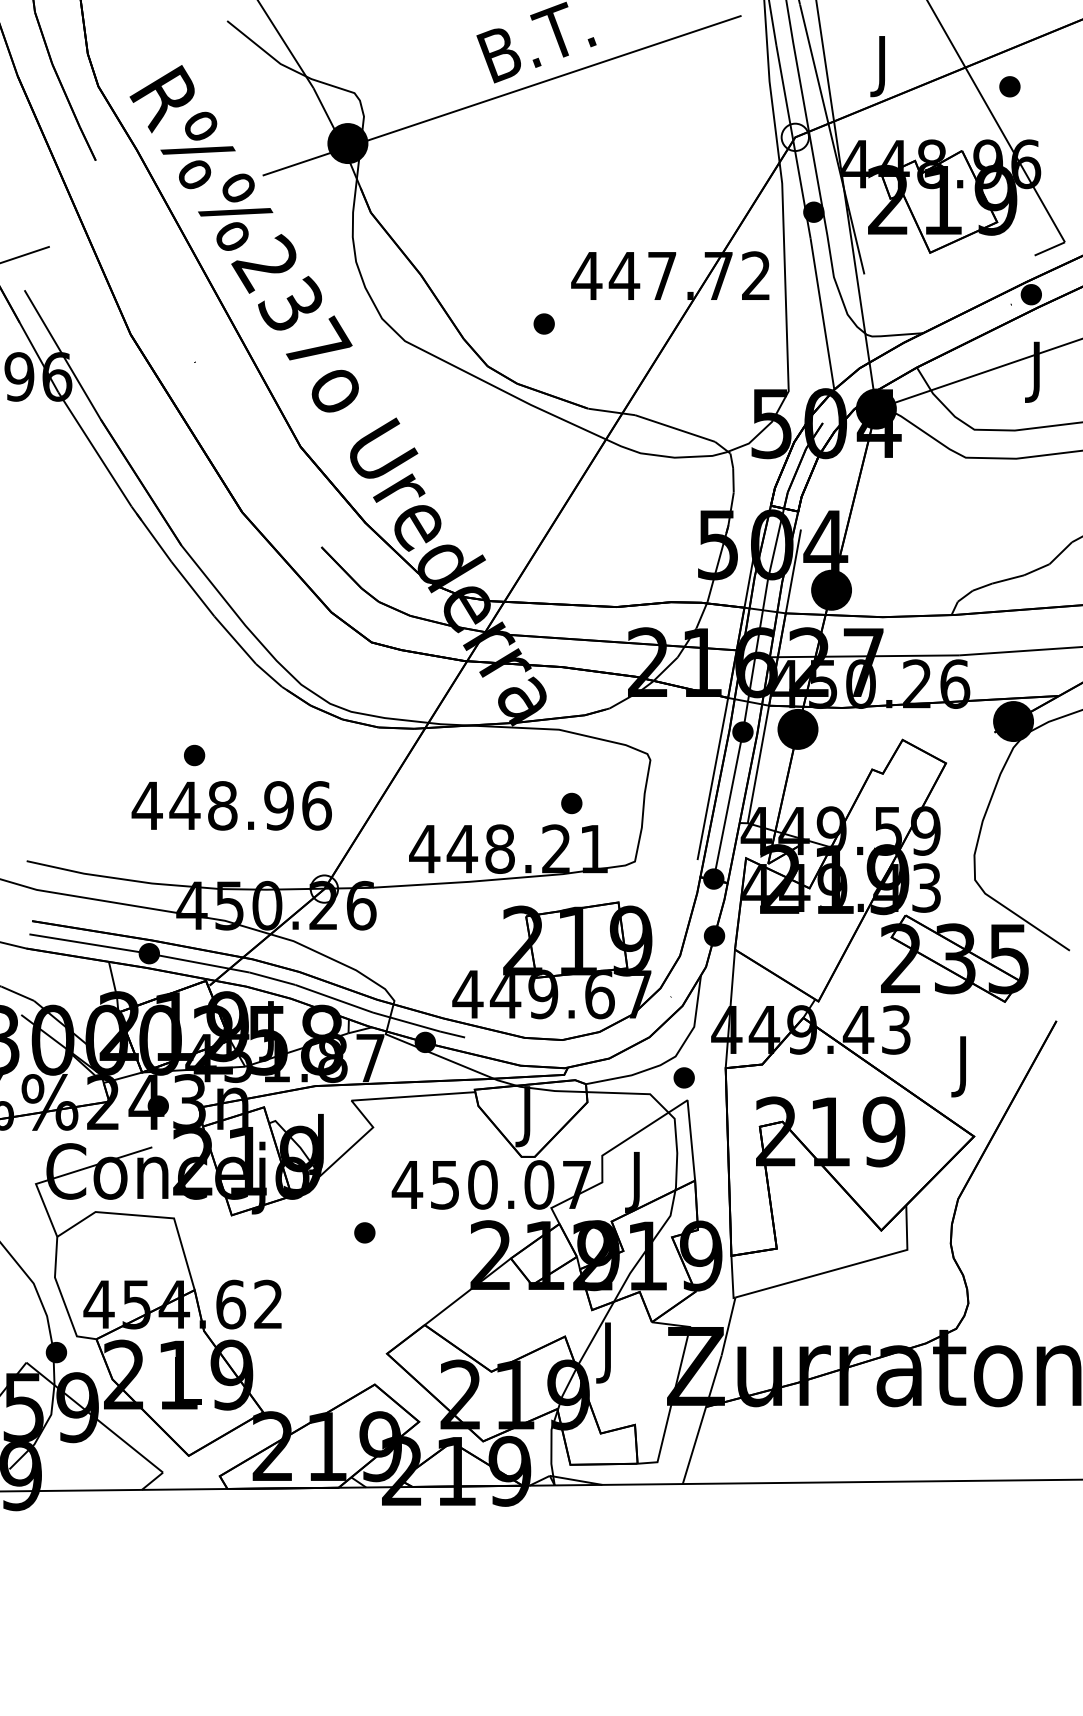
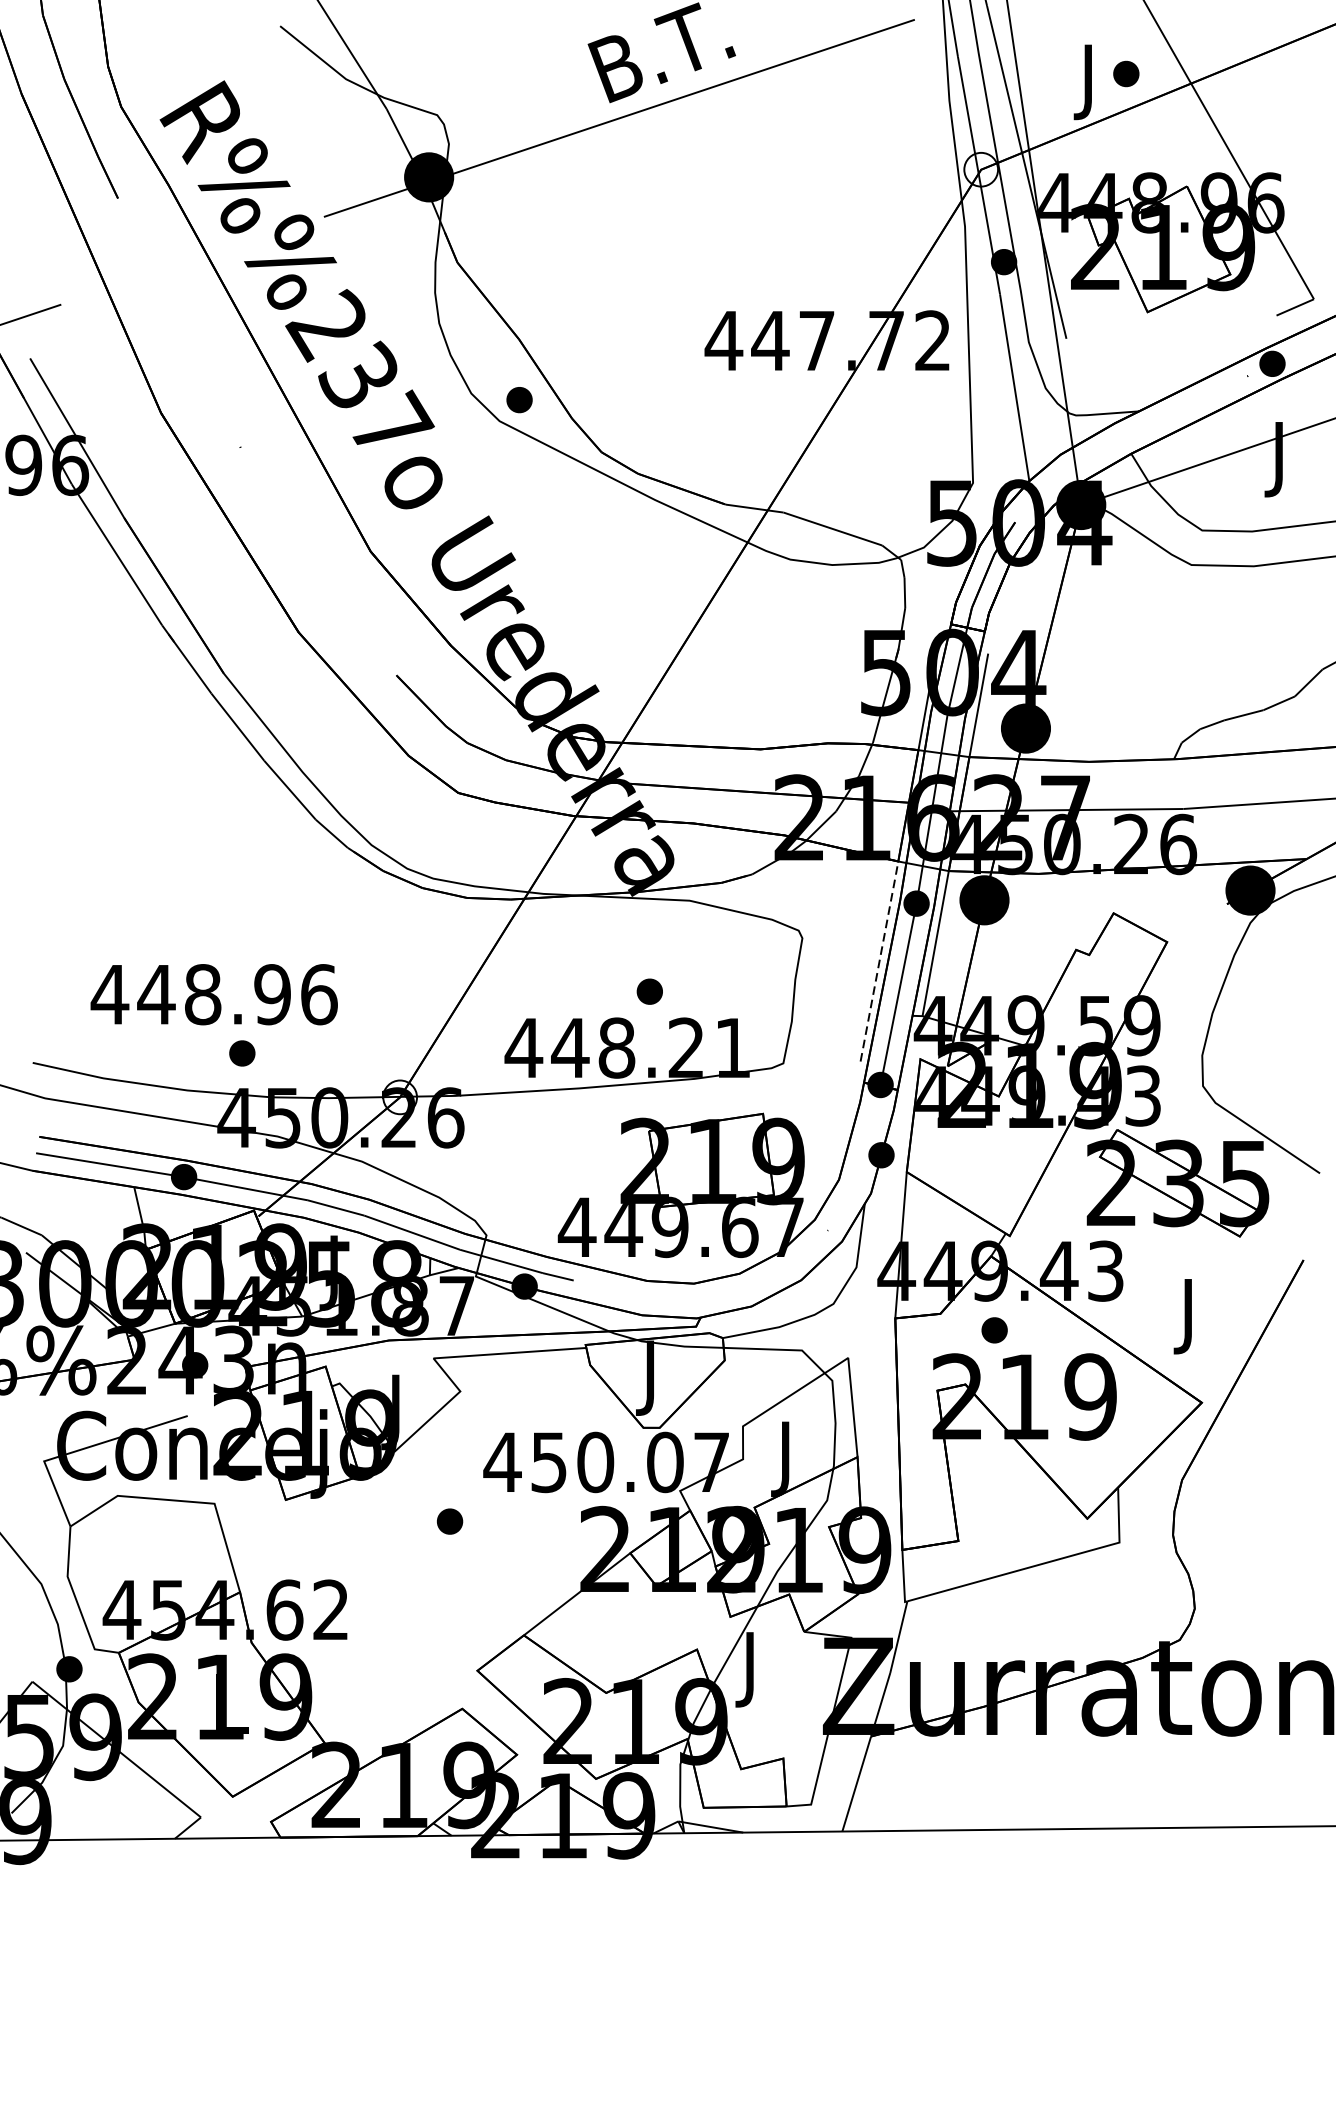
part: (1009, 86) -> (1125, 73), moved
part: (543, 323) -> (518, 399), moved
part: (194, 755) -> (242, 1053), moved
line: (713, 777) -> (880, 959), solid -> dashed
part: (571, 803) -> (649, 991), moved
text: (231, 805) -> (213, 994), moved
part: (683, 1077) -> (993, 1329), moved

